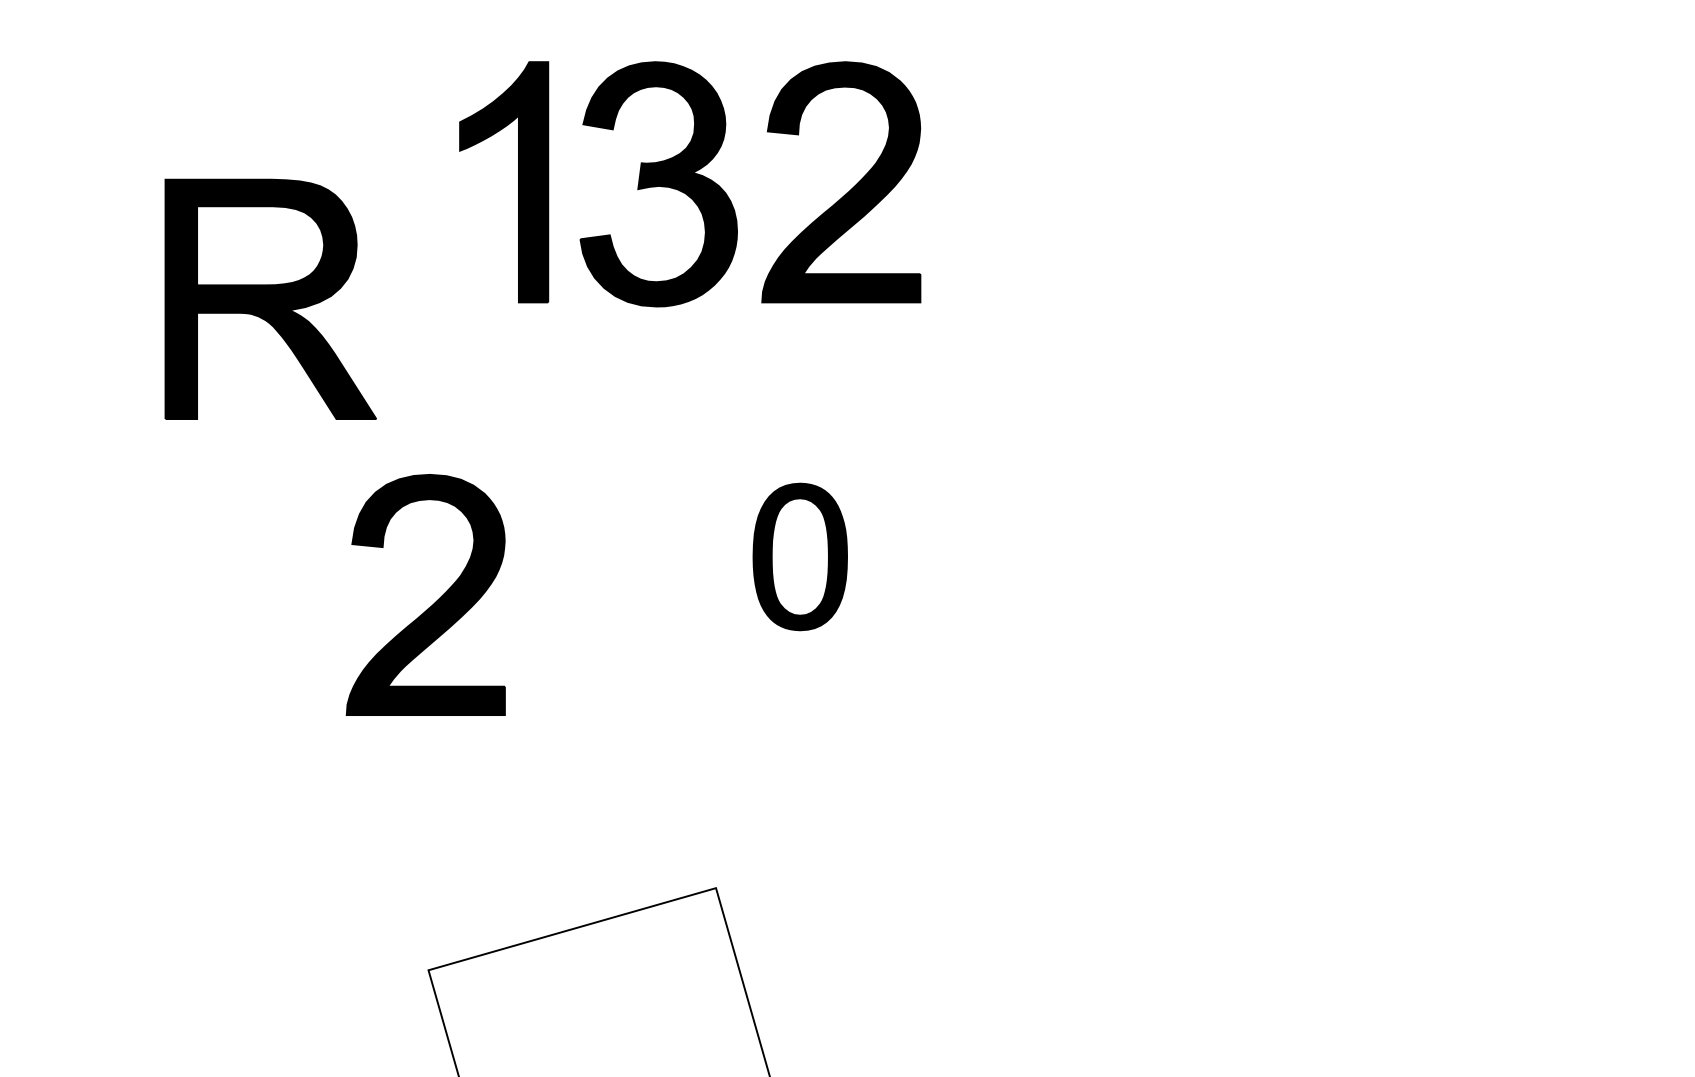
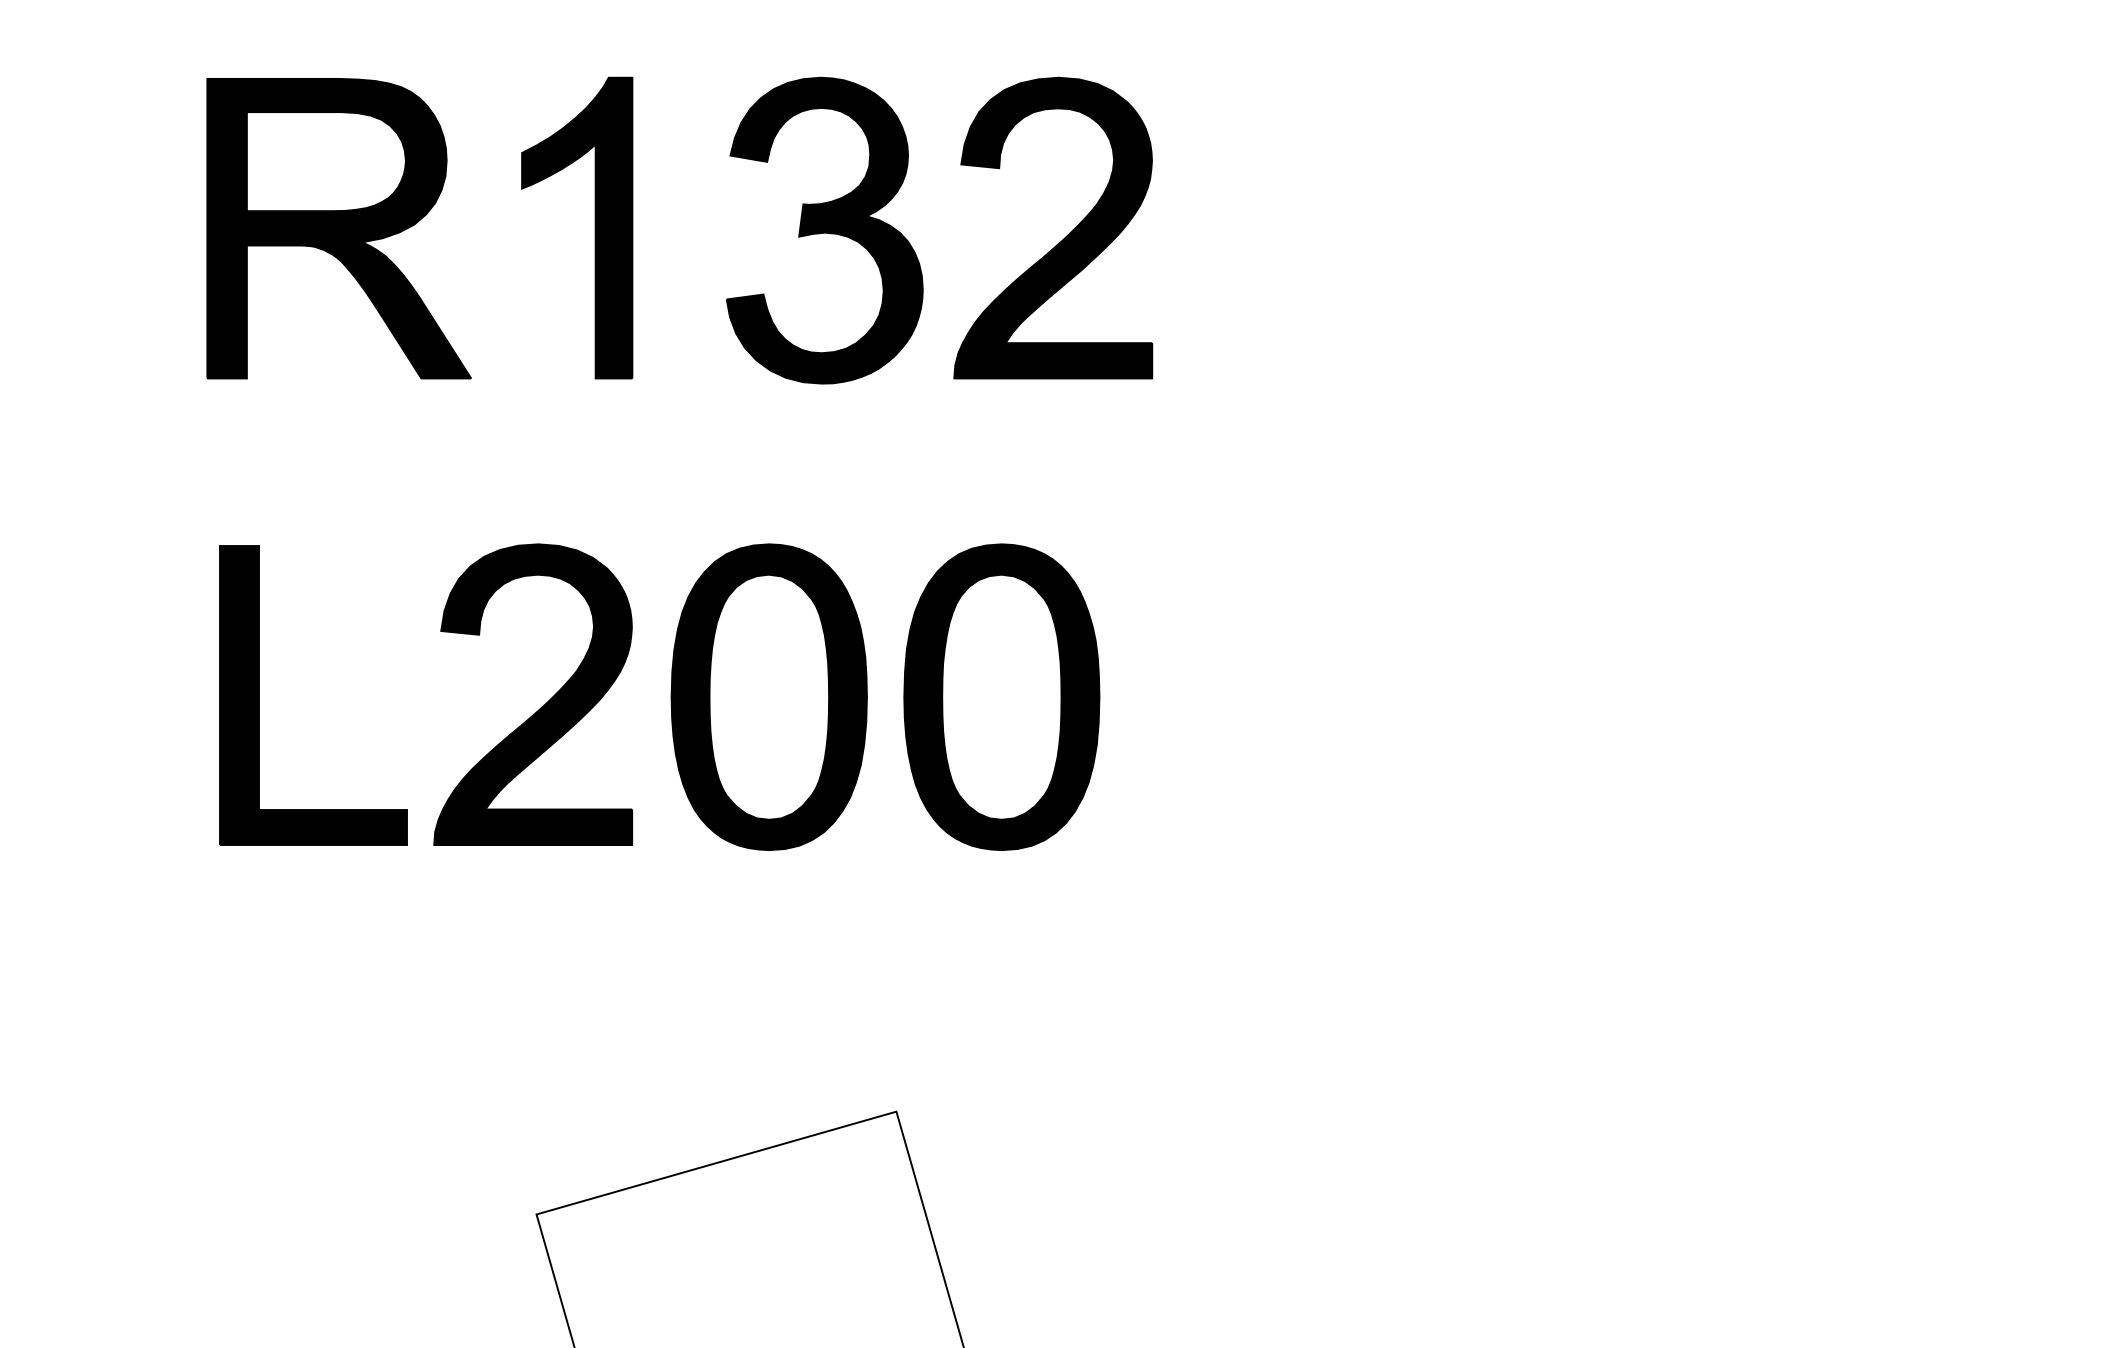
part: (517, 181) -> (594, 227), moved
part: (270, 299) -> (338, 228), moved
part: (207, 555) -> (259, 695), added
part: (613, 556) -> (768, 696), added
part: (799, 556) -> (1001, 696), size x1.67
part: (433, 603) -> (542, 705), moved

